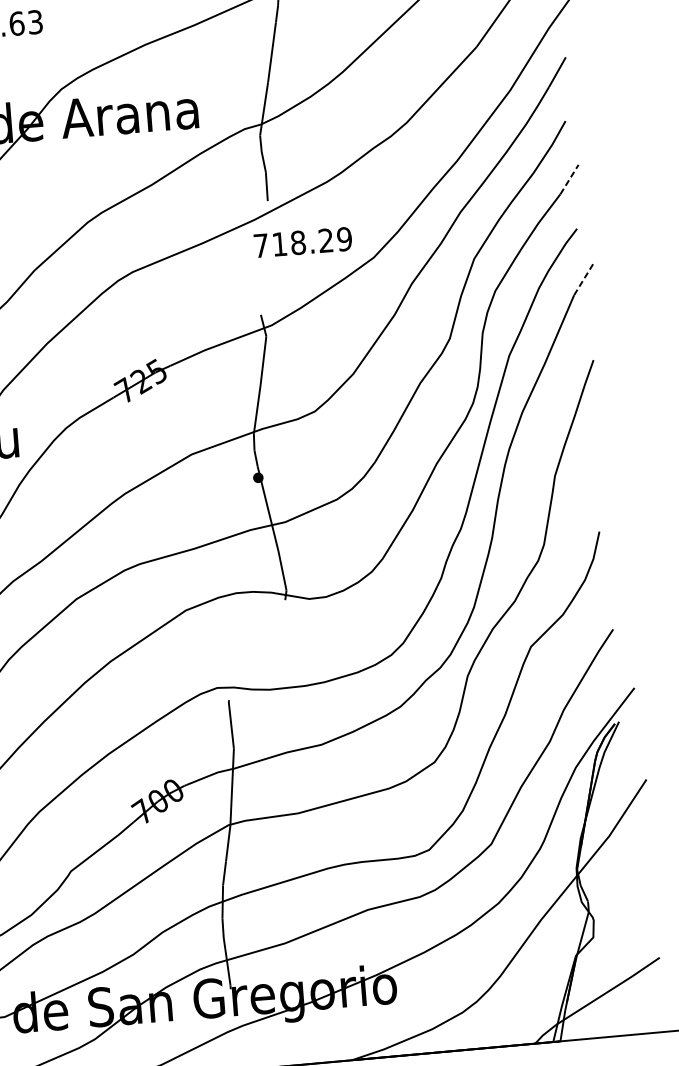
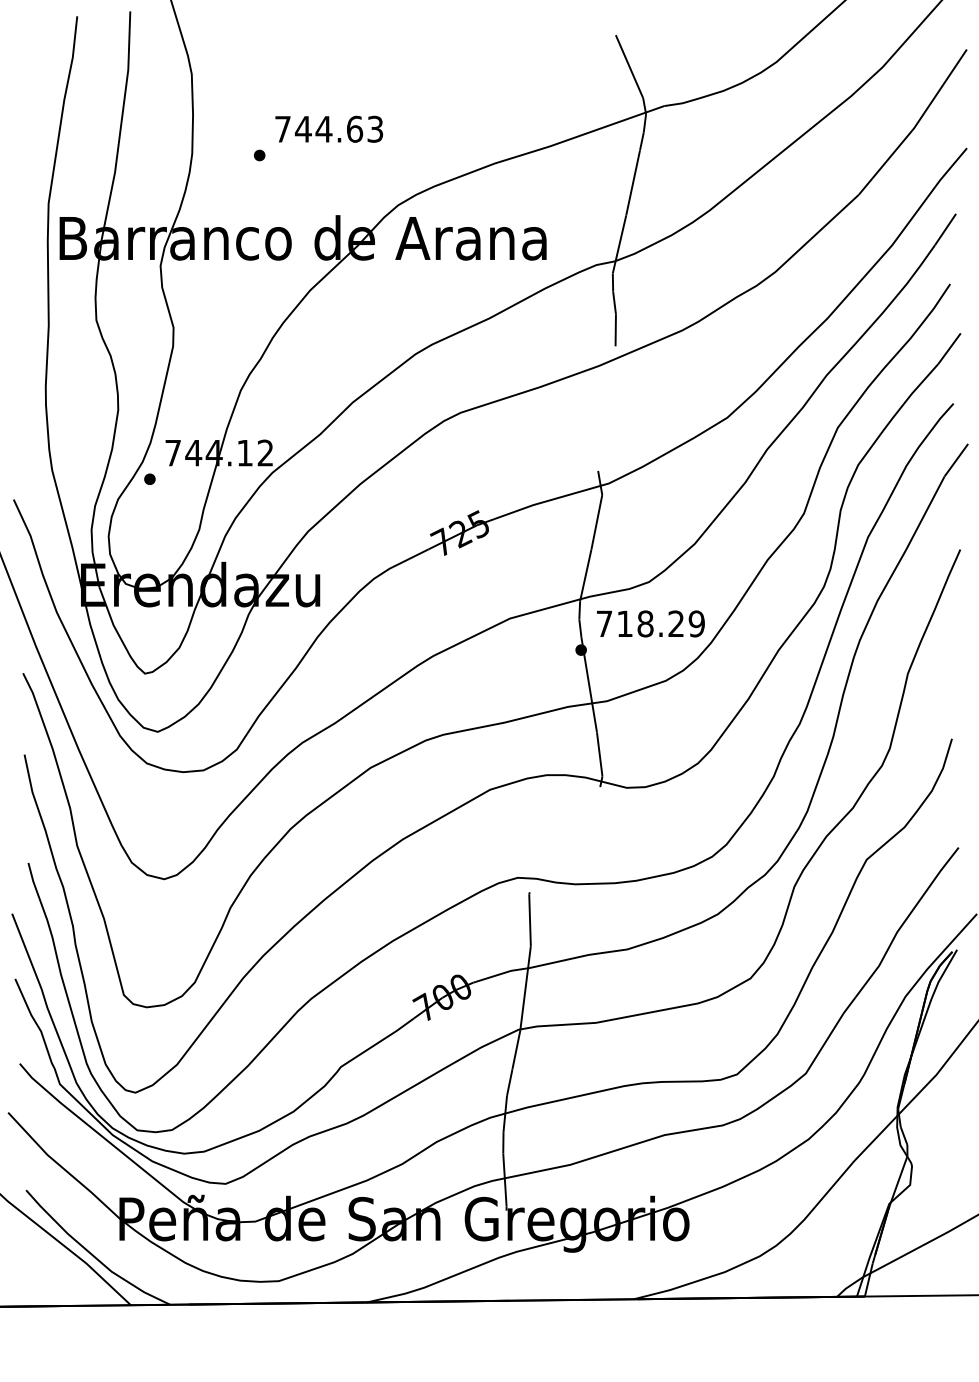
line: (569, 179) -> (949, 348), dashed -> solid
text: (302, 242) -> (650, 623), moved
line: (583, 279) -> (956, 460), dashed -> solid

